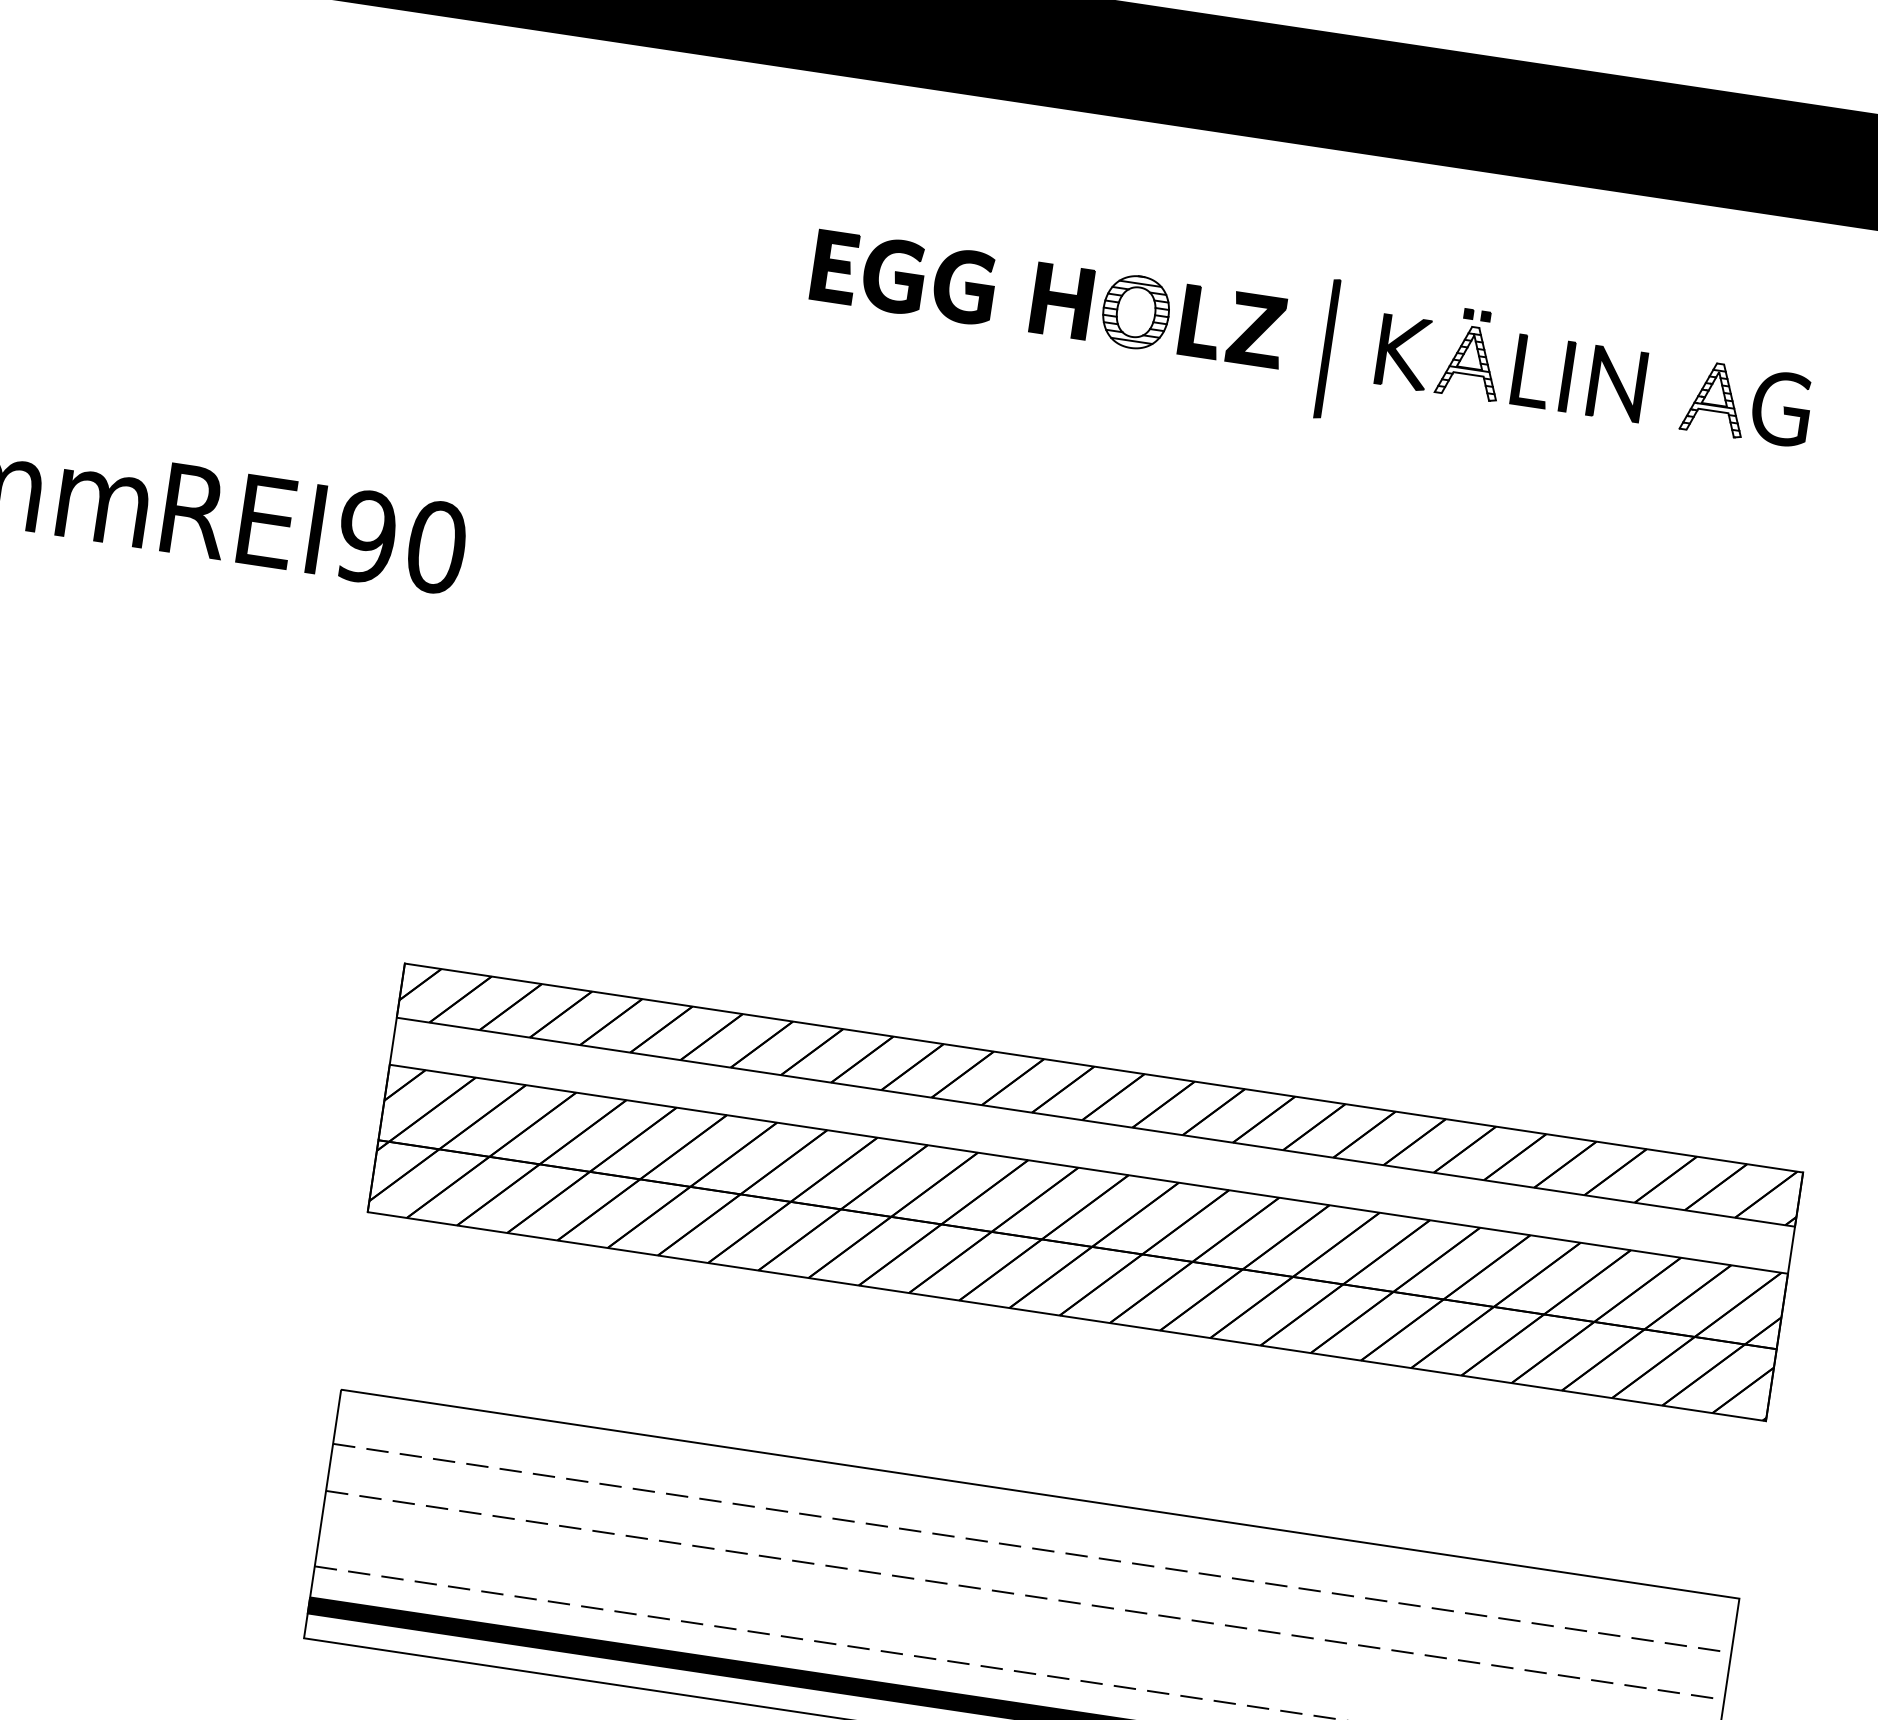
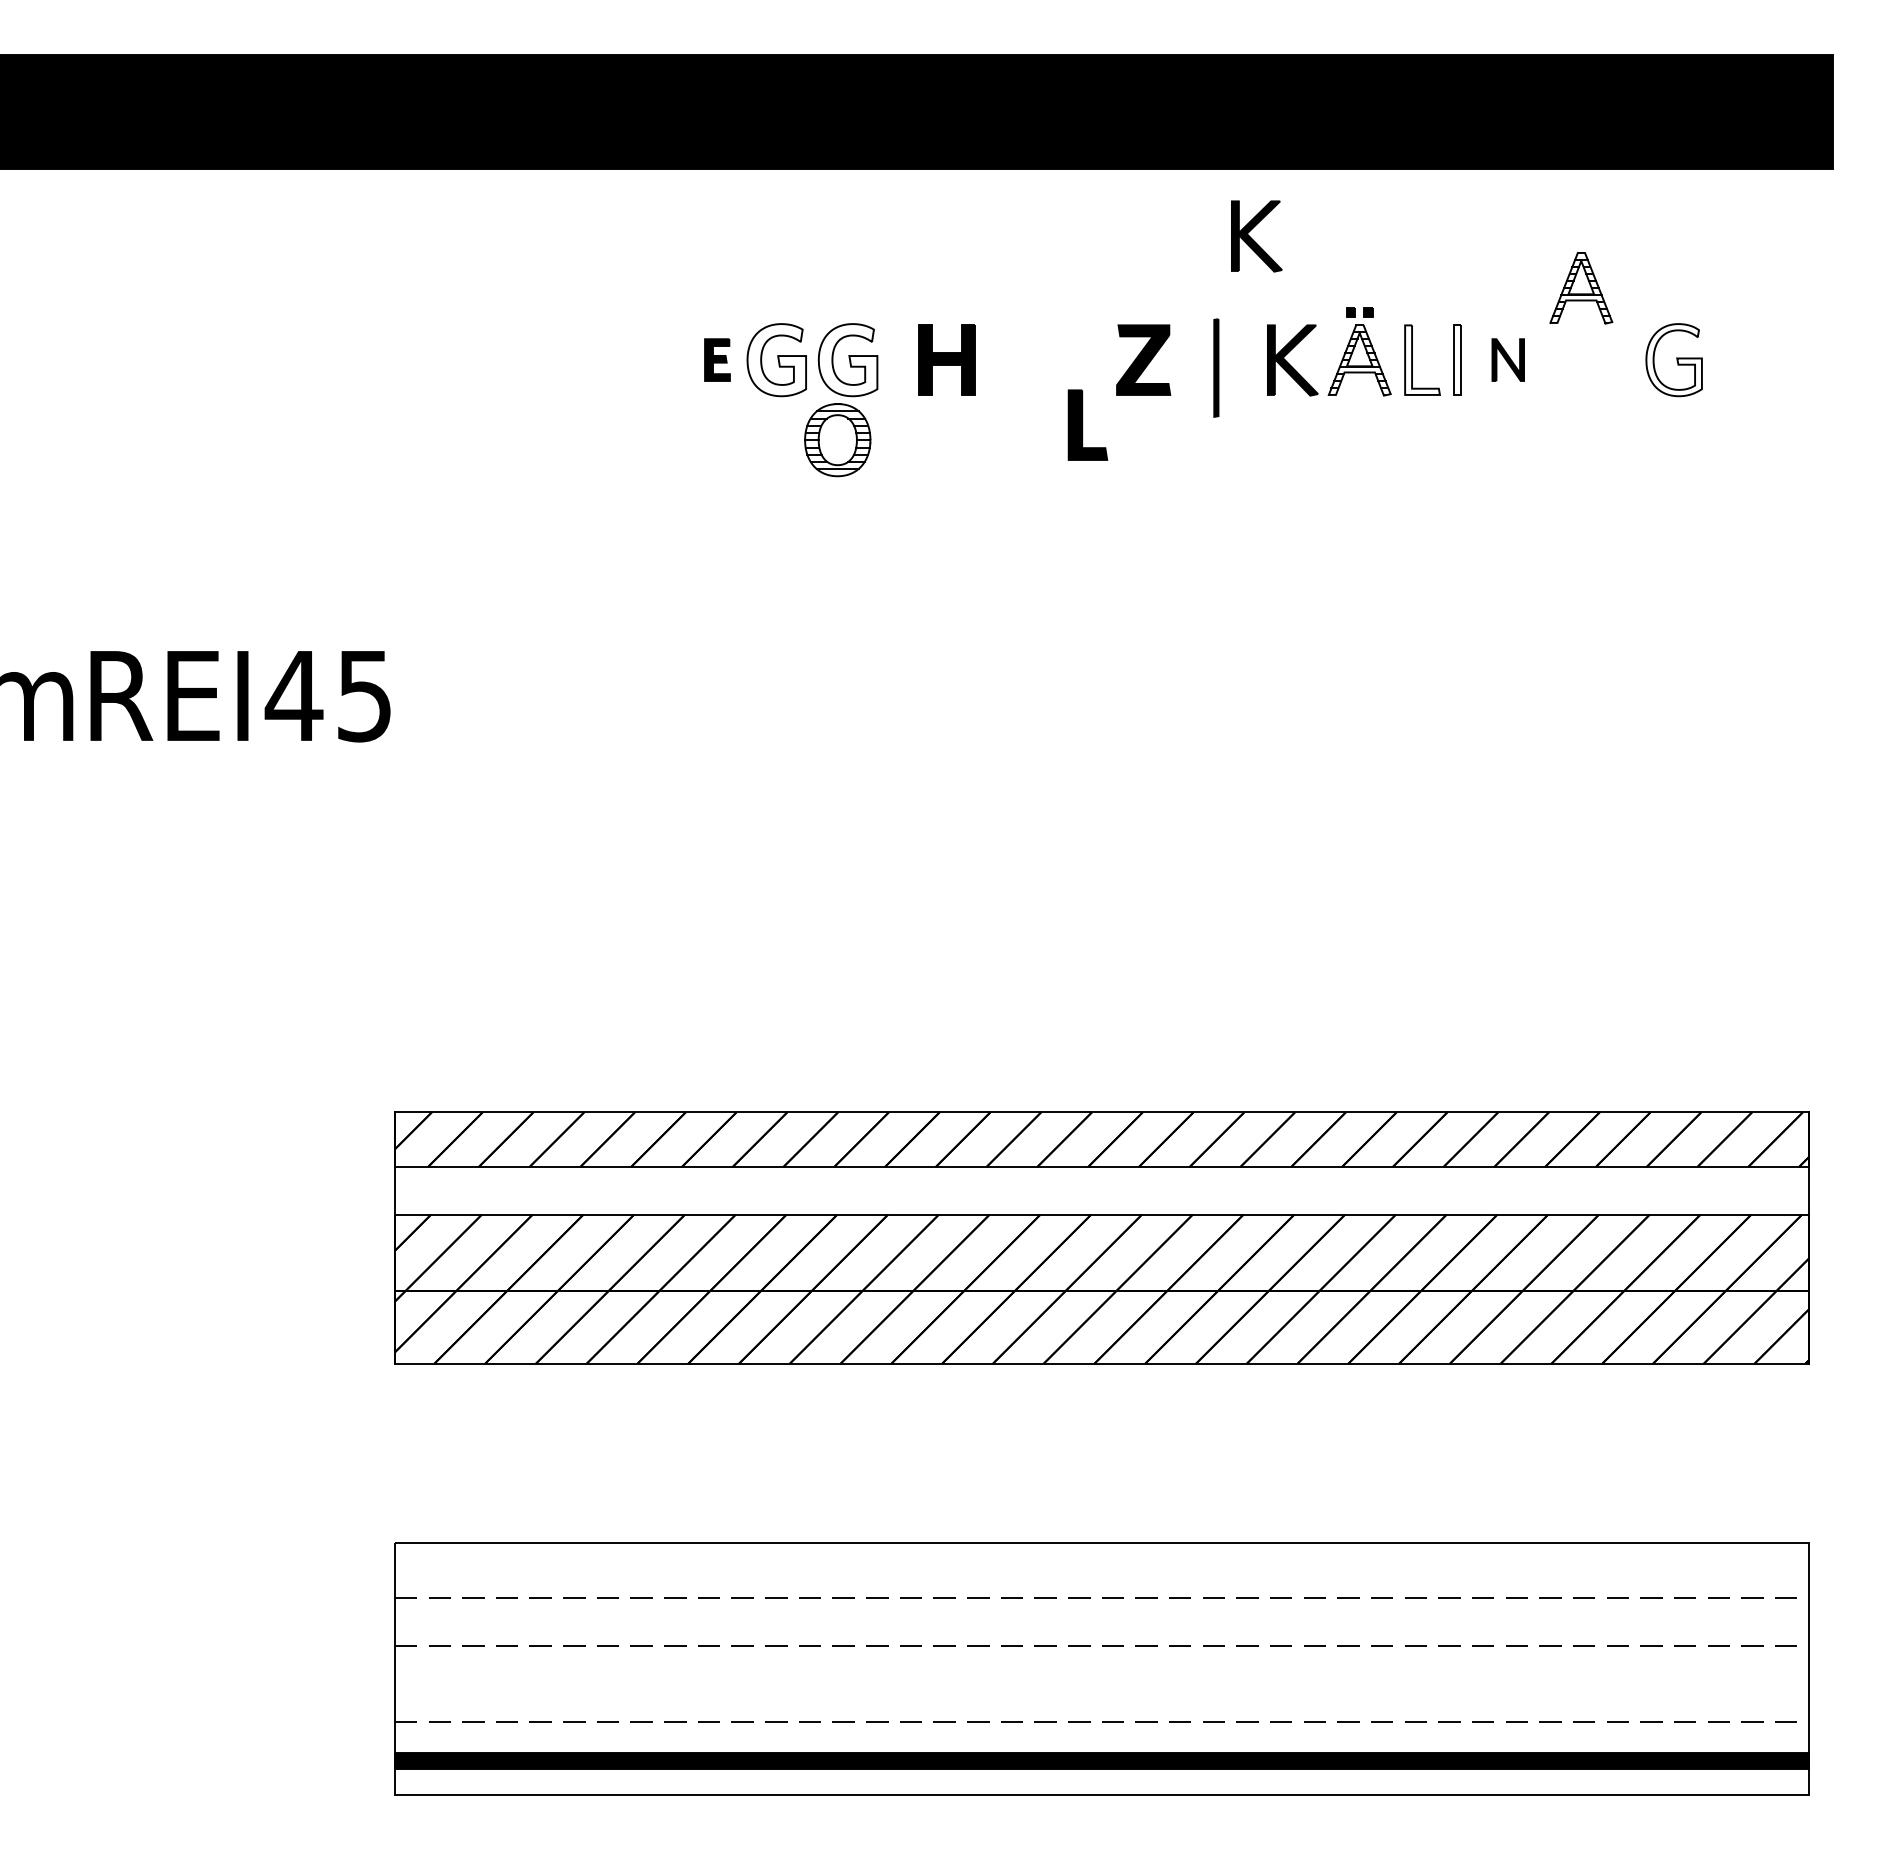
part: (1386, 224) -> (1256, 236), added
part: (835, 266) -> (717, 359), size x0.6
fill: (893, 276) -> (776, 360), removed
fill: (963, 286) -> (847, 360), removed
part: (1135, 312) -> (837, 440), moved
part: (1201, 321) -> (1087, 424), moved
part: (1327, 348) -> (1216, 367), size x0.7
fill: (1532, 370) -> (1422, 359), removed
fill: (1567, 376) -> (1457, 359), removed
part: (1617, 383) -> (1508, 359), size x0.6
part: (1715, 399) -> (1581, 288), moved
fill: (1780, 408) -> (1673, 360), removed
text: (400, 541) -> (328, 695), REI90 -> REI45

